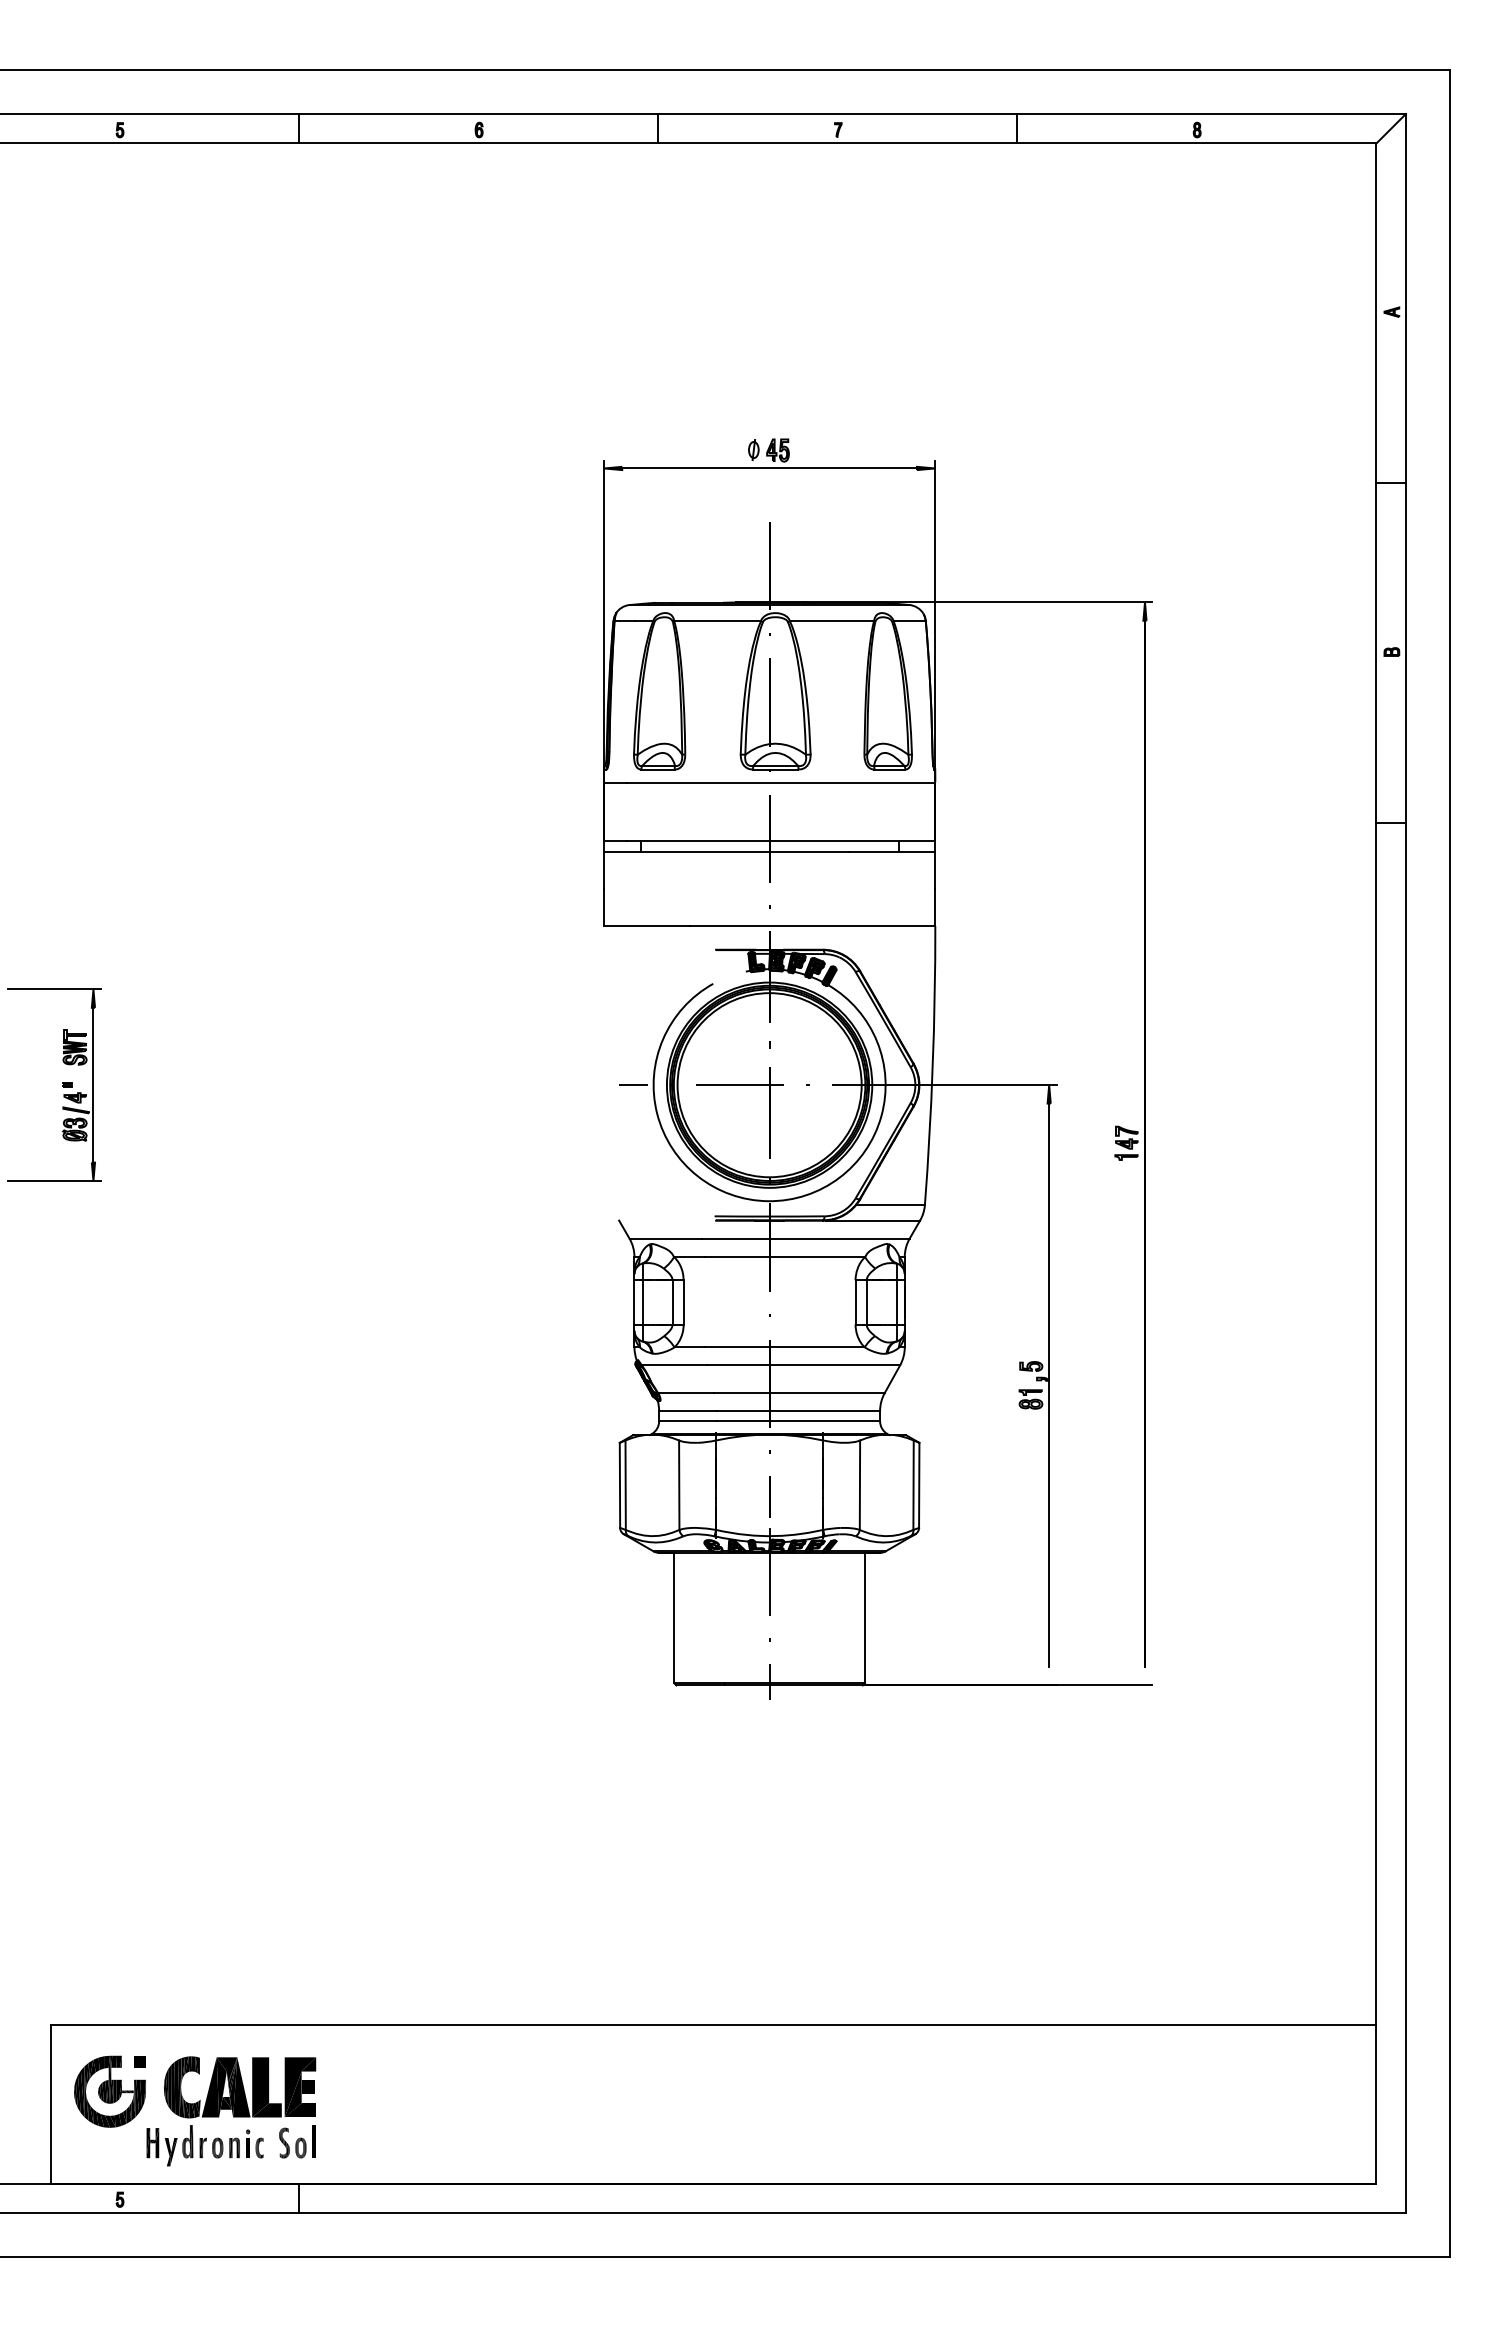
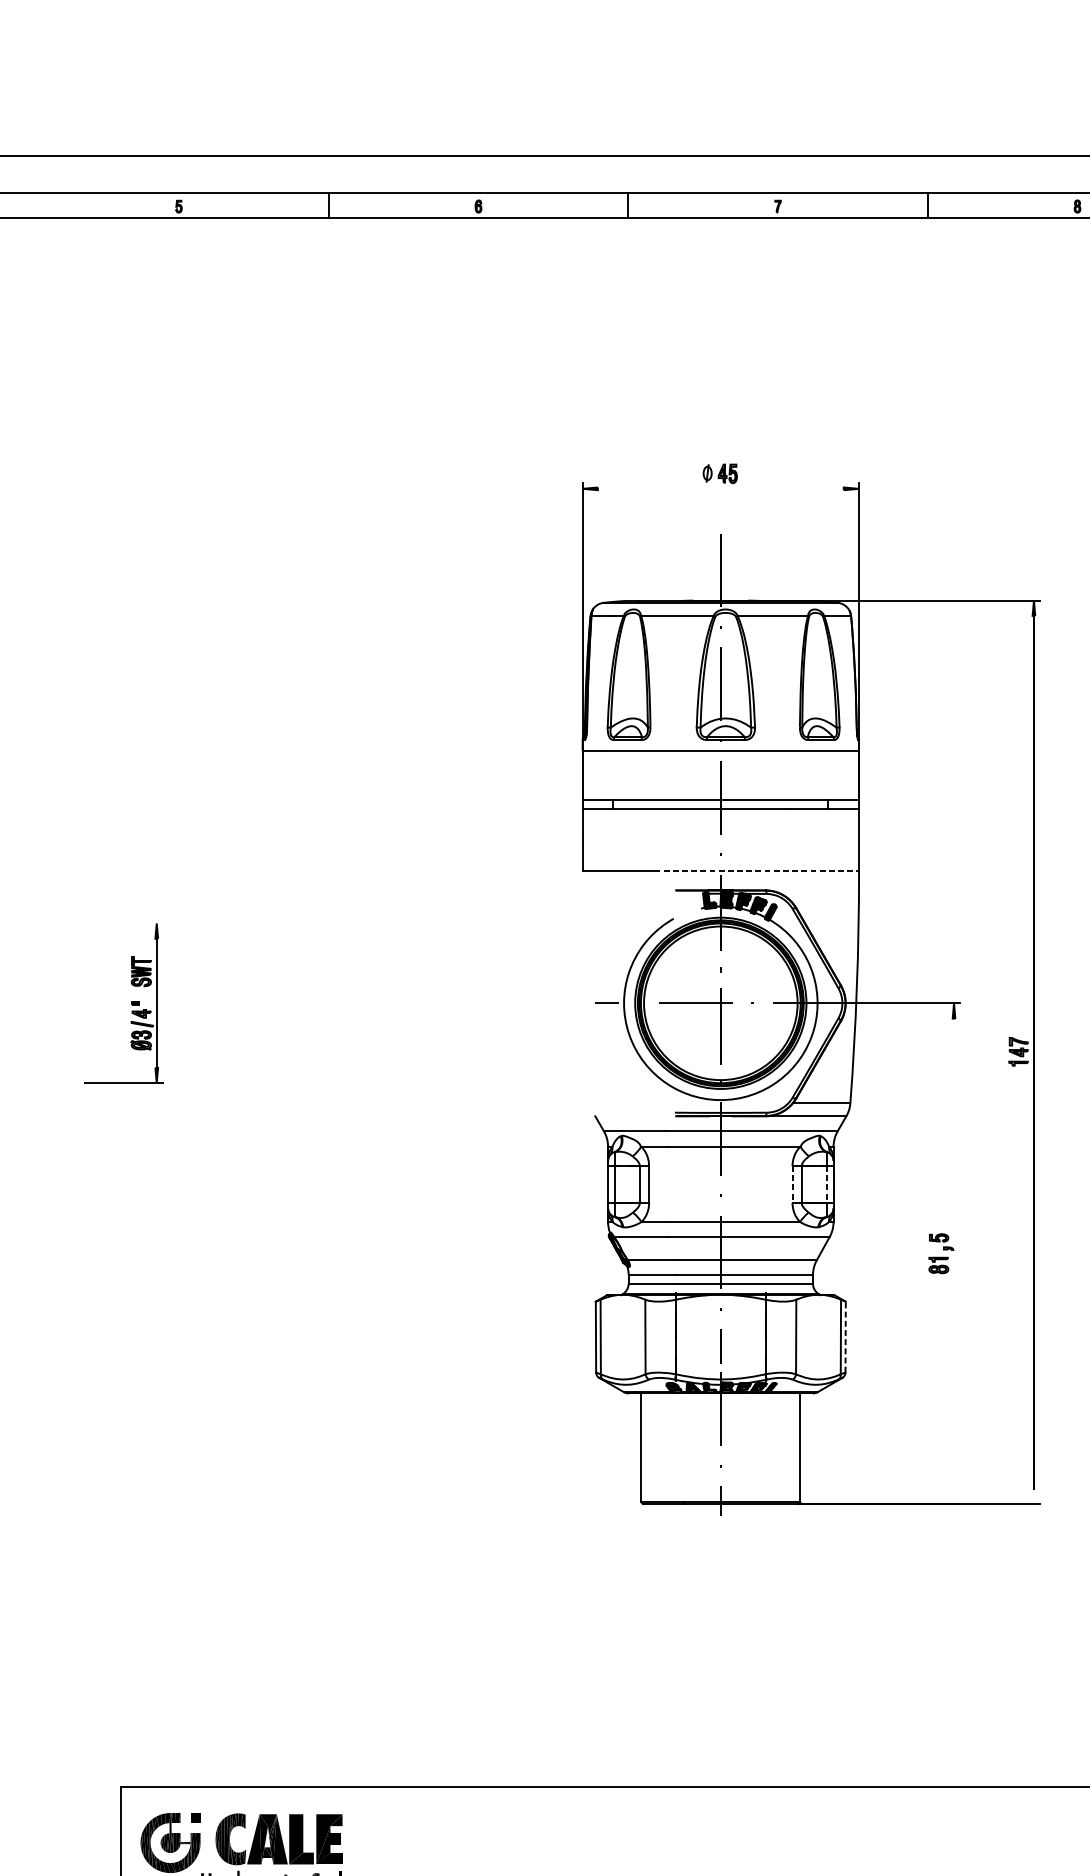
line: (769, 468) -> (720, 488), removed
line: (812, 926) -> (756, 870), solid -> dashed
line: (53, 989) -> (123, 923), removed
line: (855, 1302) -> (792, 1184), solid -> dashed
line: (896, 1302) -> (826, 1184), solid -> dashed
line: (1049, 1385) -> (954, 1253), removed
line: (919, 1484) -> (845, 1336), solid -> dashed

